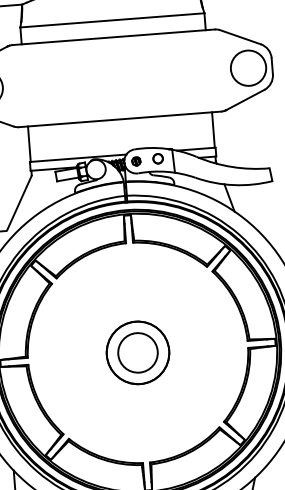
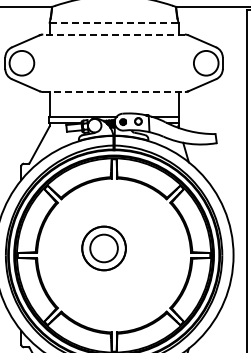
line: (113, 20) -> (114, 22), solid -> dashed
line: (114, 37) -> (114, 34), solid -> dashed
line: (120, 120) -> (114, 92), solid -> dashed
part: (137, 352) -> (103, 248), moved

